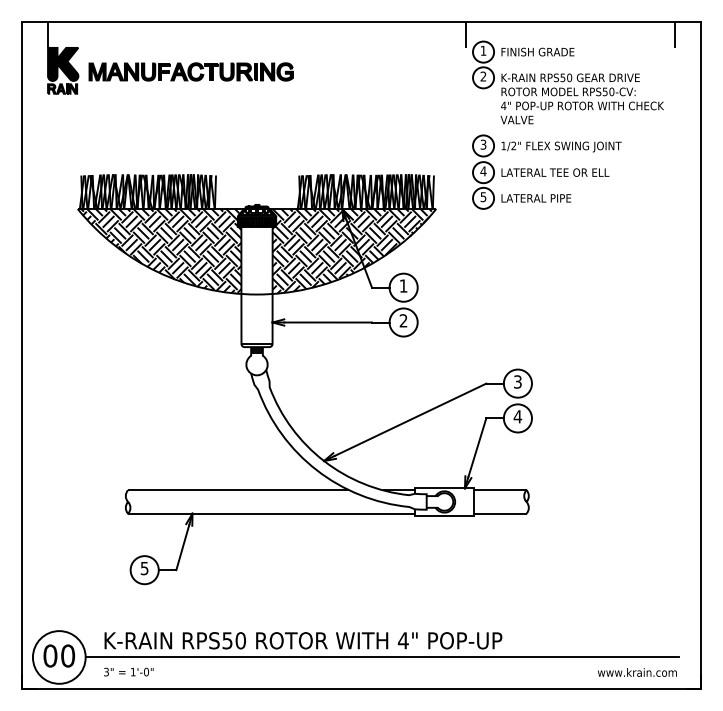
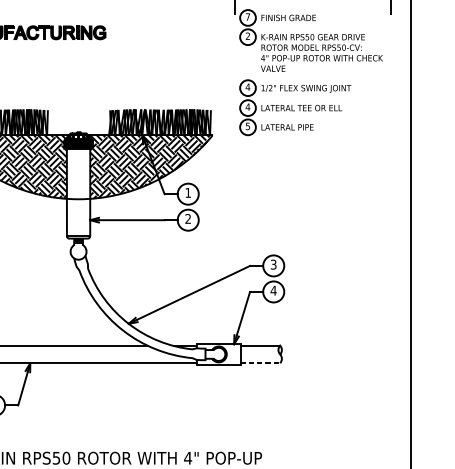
text: (483, 50) -> (247, 16), 1 -> 7
text: (483, 144) -> (247, 87), 3 -> 4
line: (500, 513) -> (260, 363), solid -> dashed

